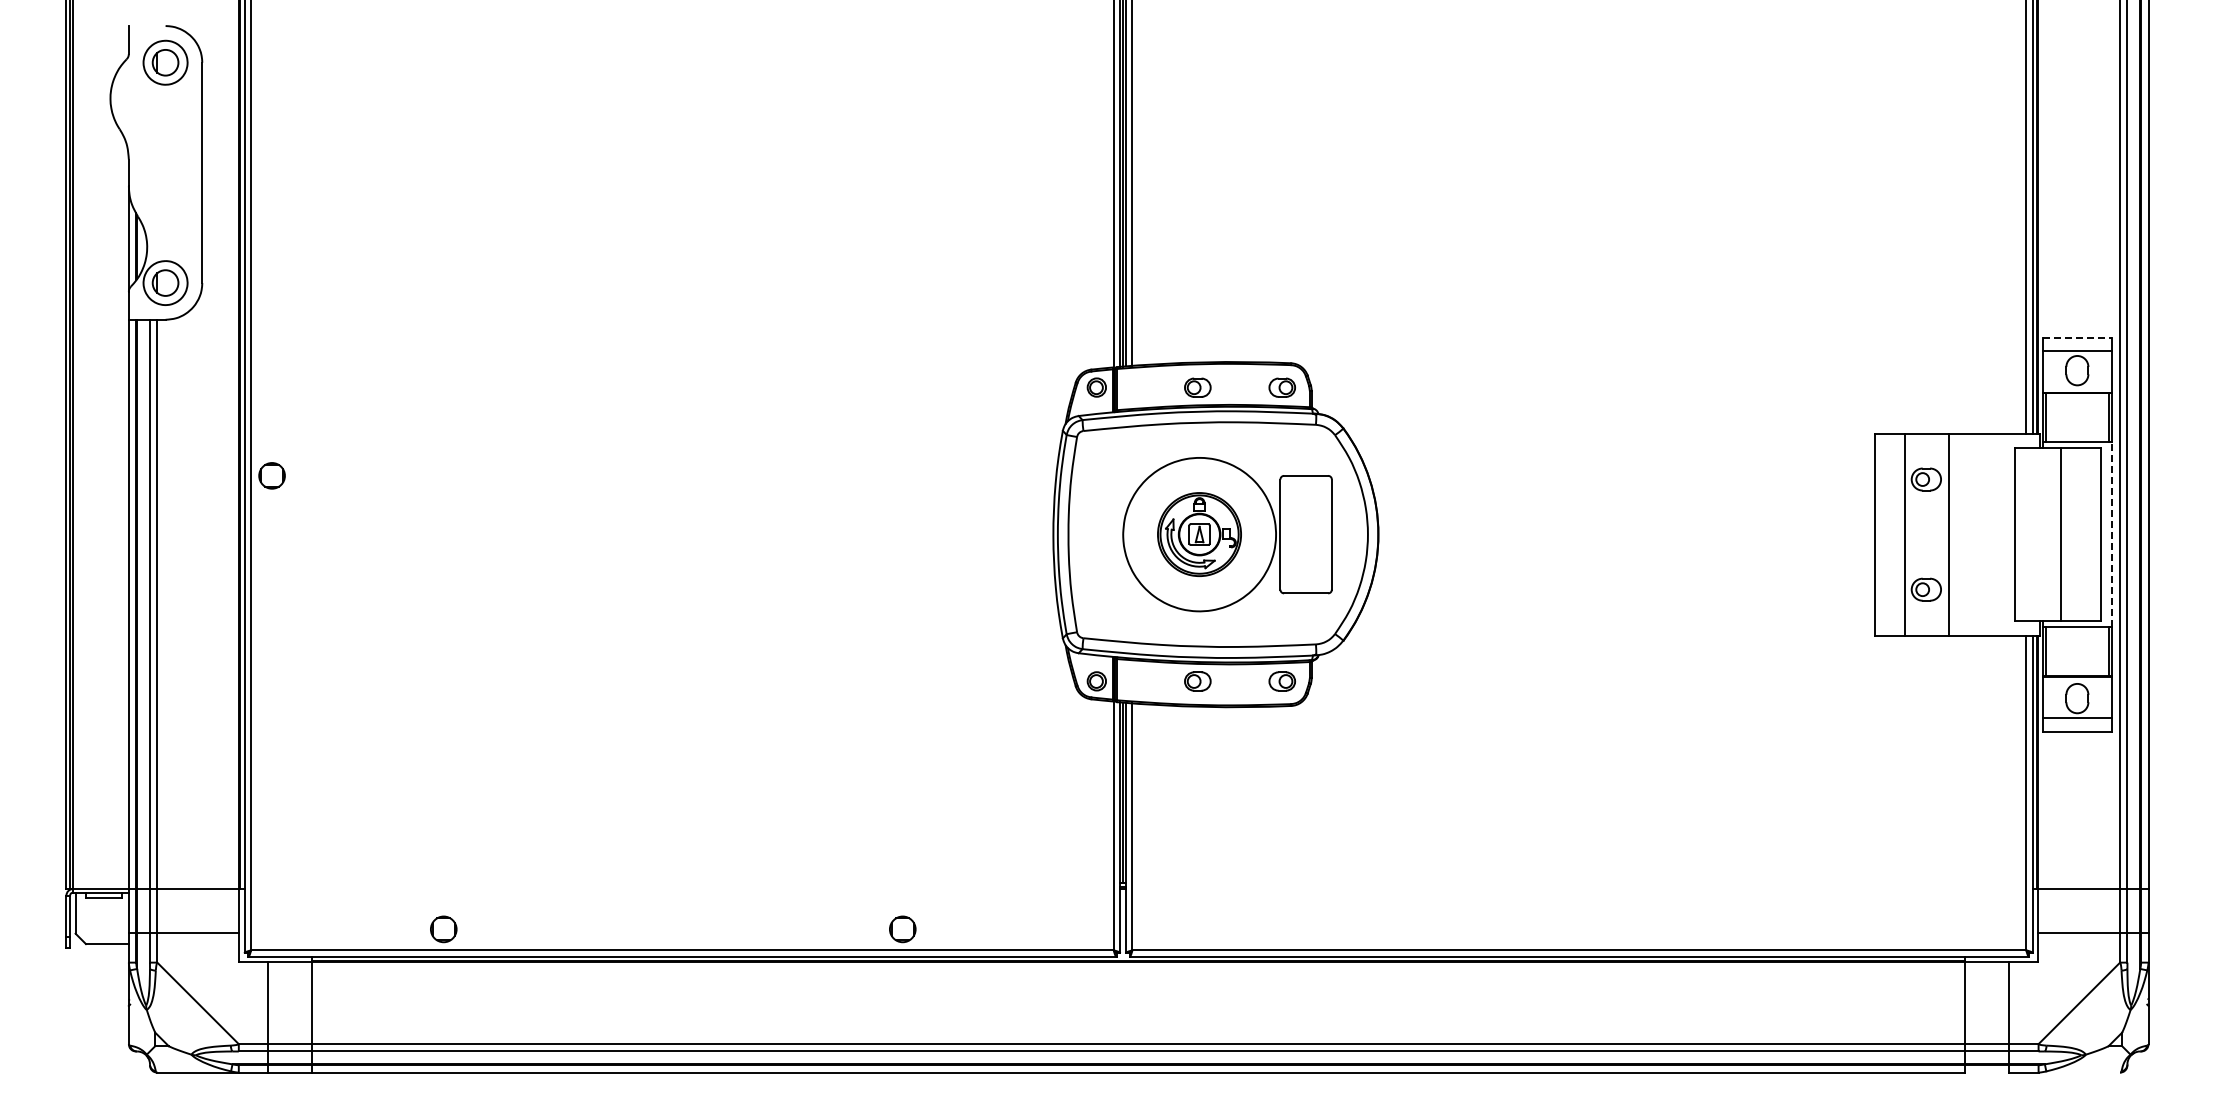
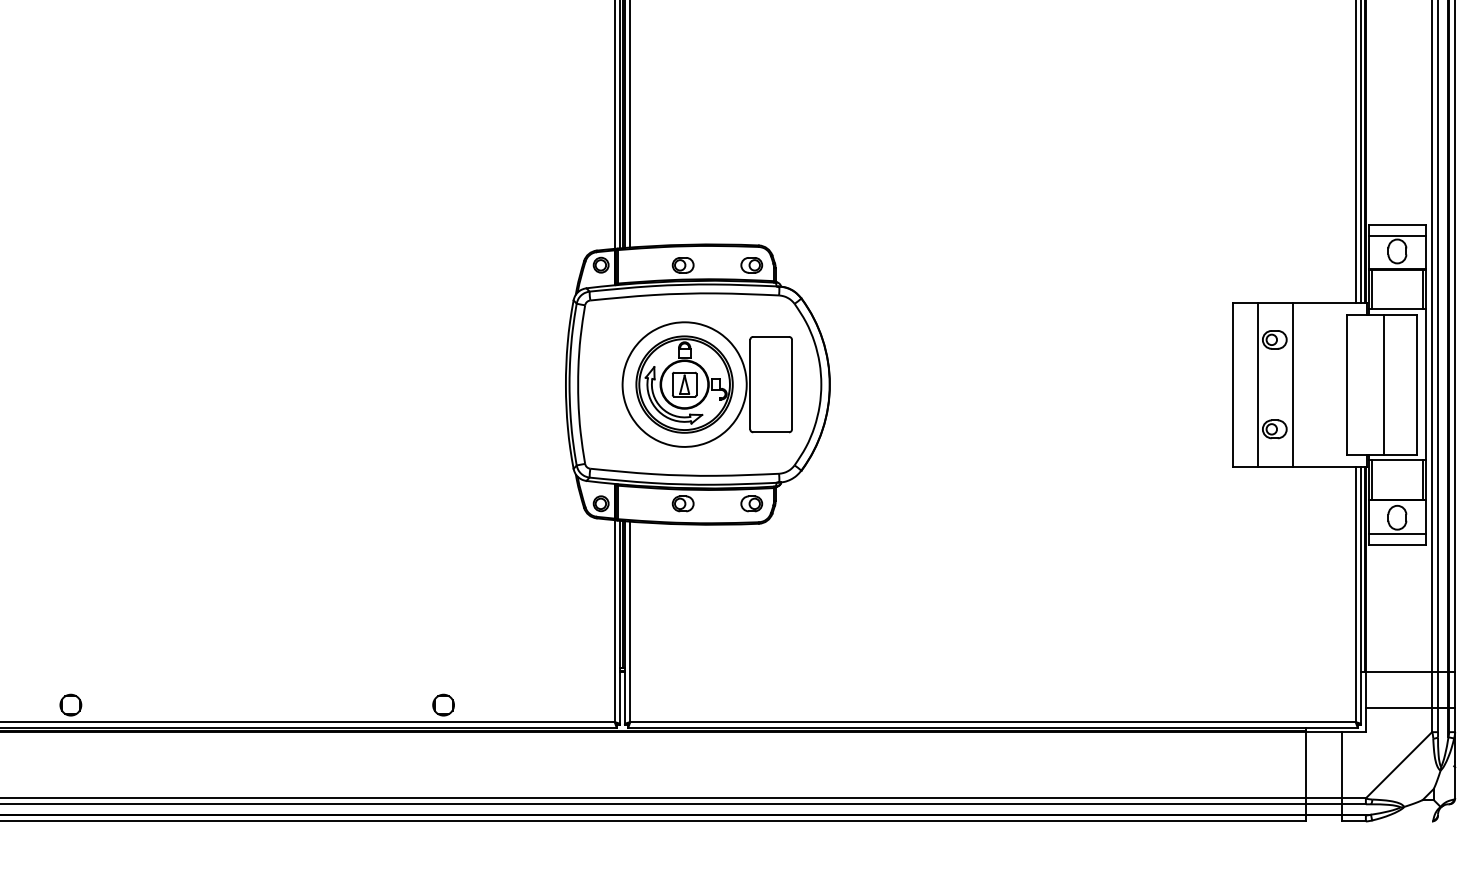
line: (2077, 337) -> (1397, 224), dashed -> solid
part: (1199, 534) -> (684, 384), size x1.43
line: (2112, 534) -> (1425, 384), dashed -> solid

